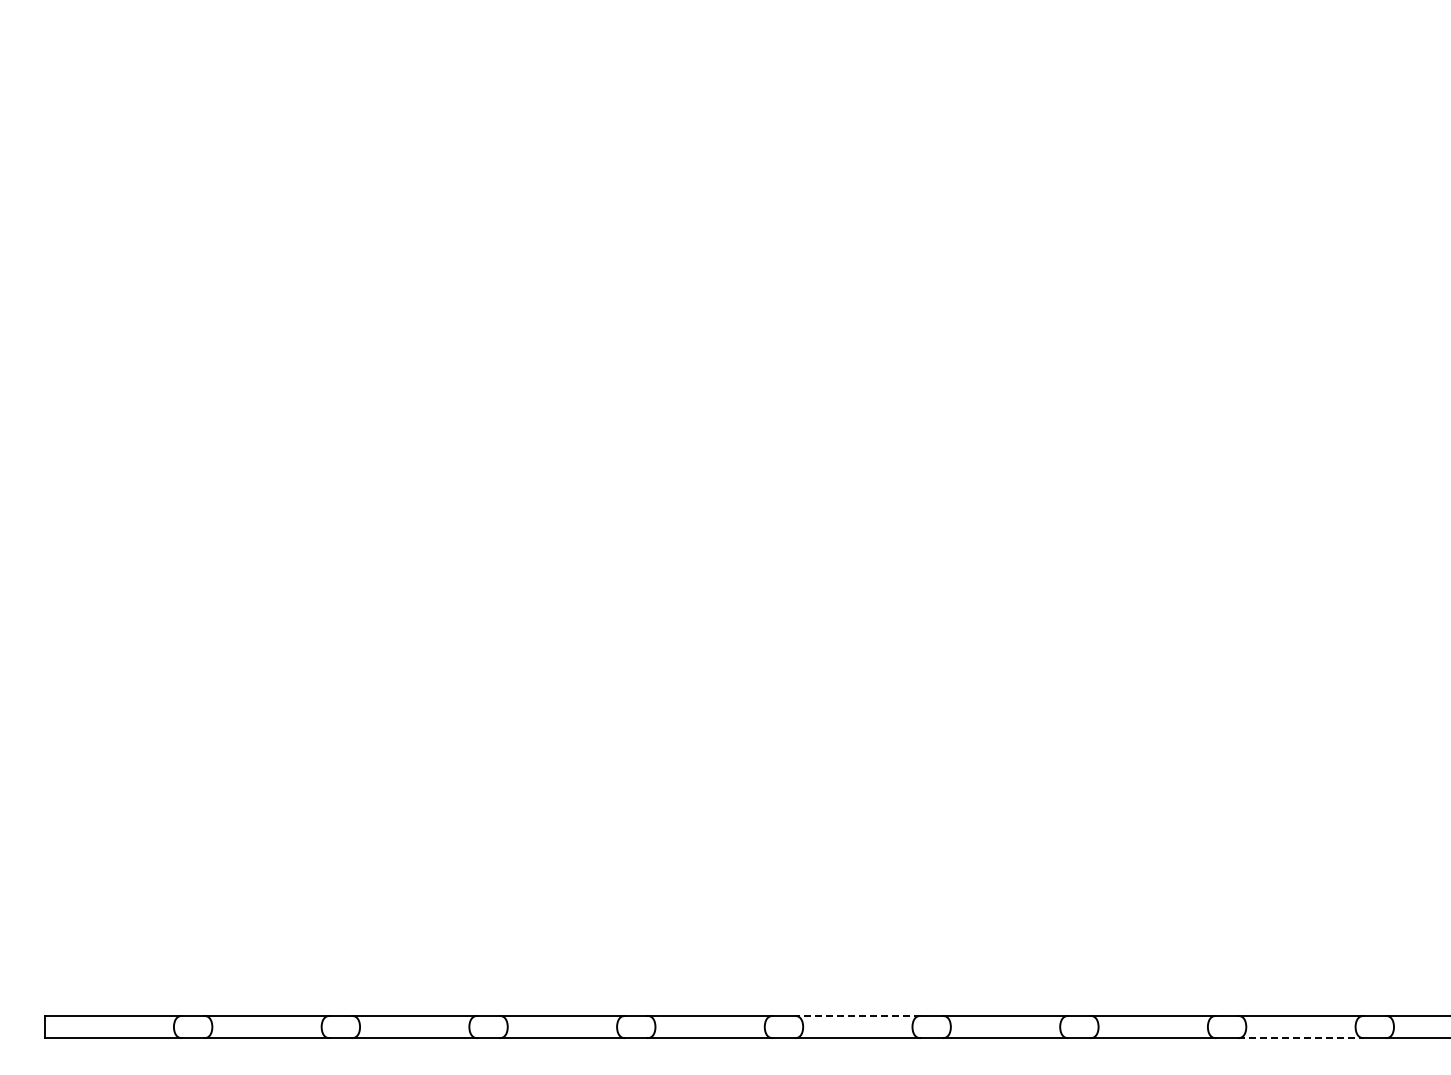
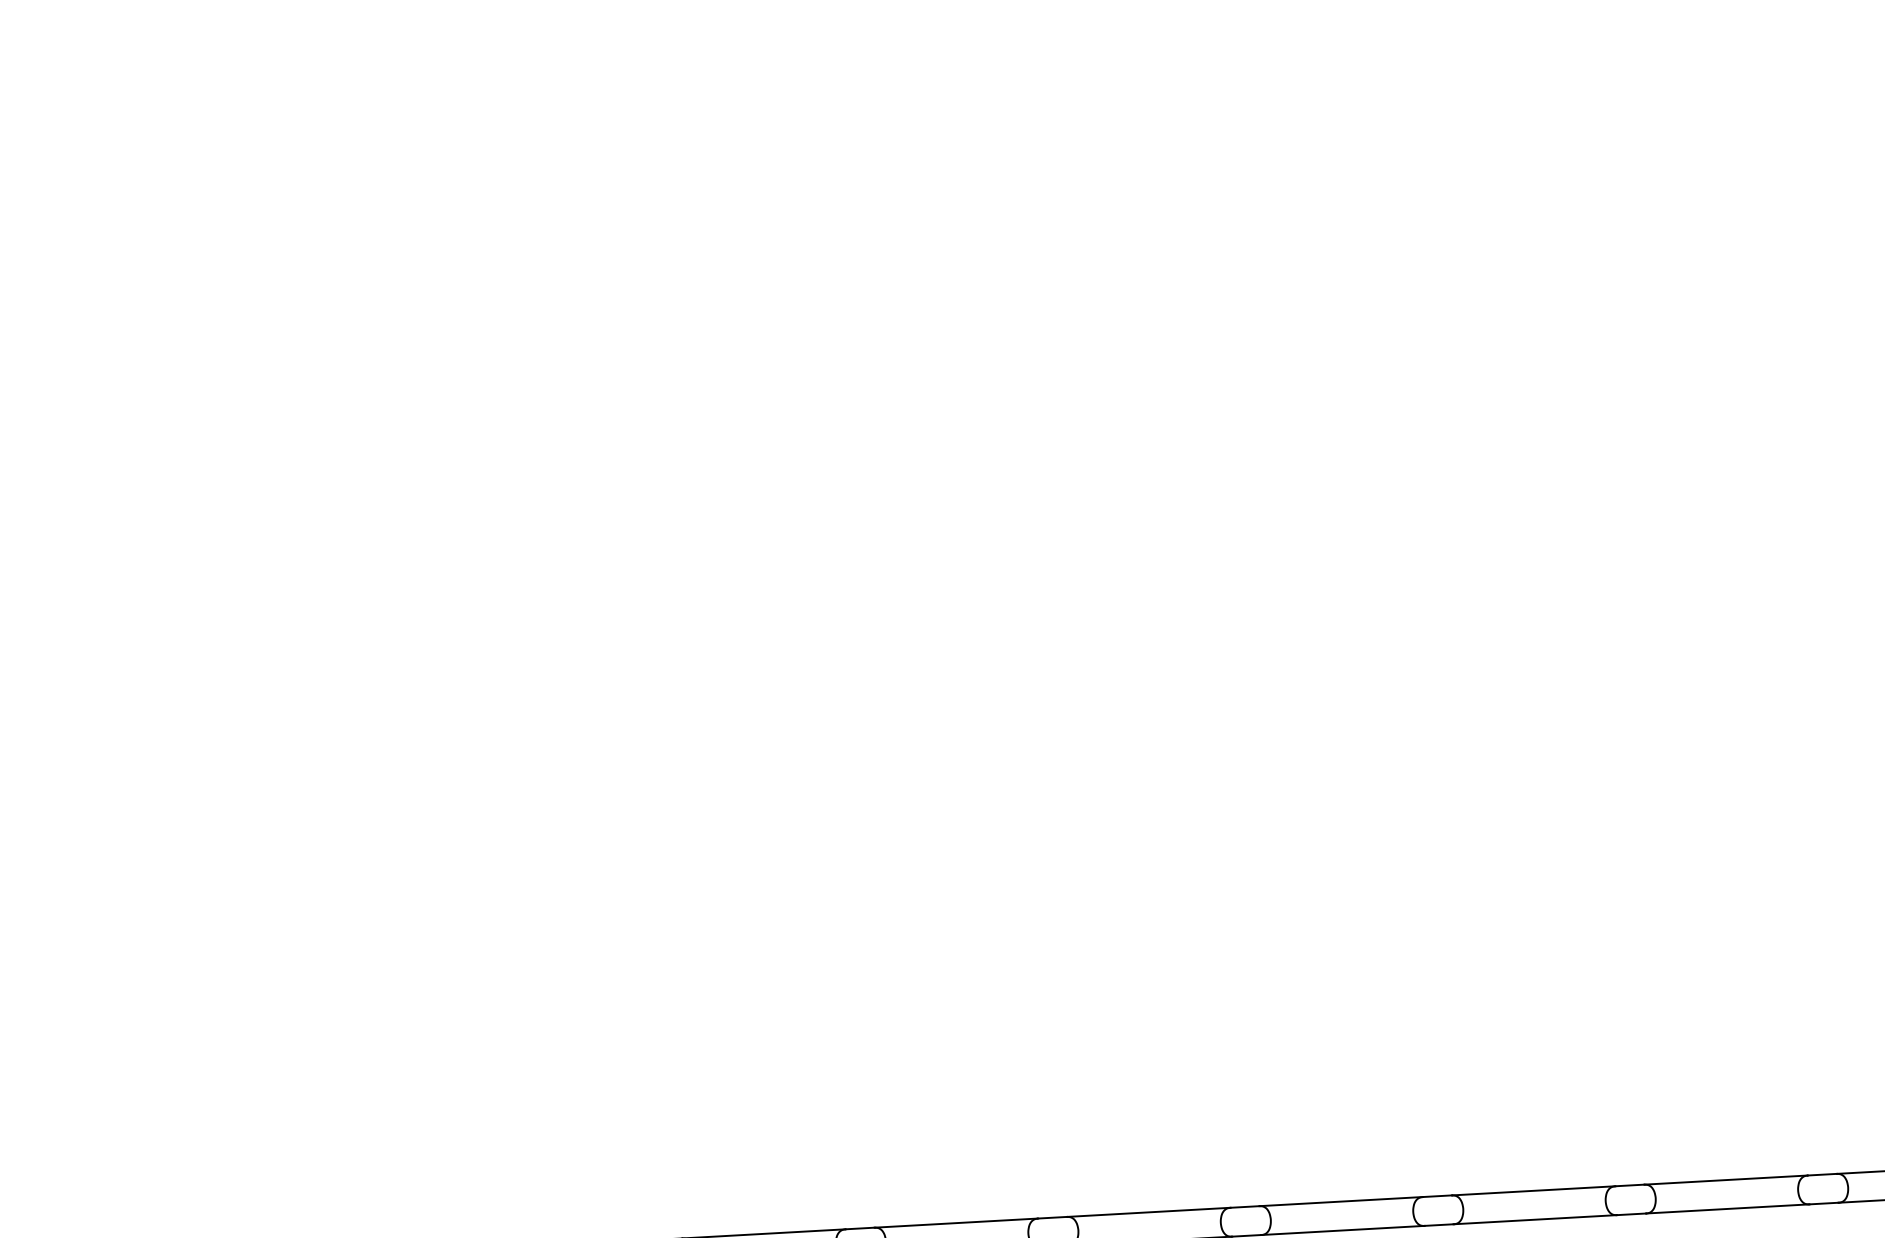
line: (857, 1015) -> (1148, 1211), dashed -> solid
line: (1300, 1038) -> (1727, 1209), dashed -> solid

